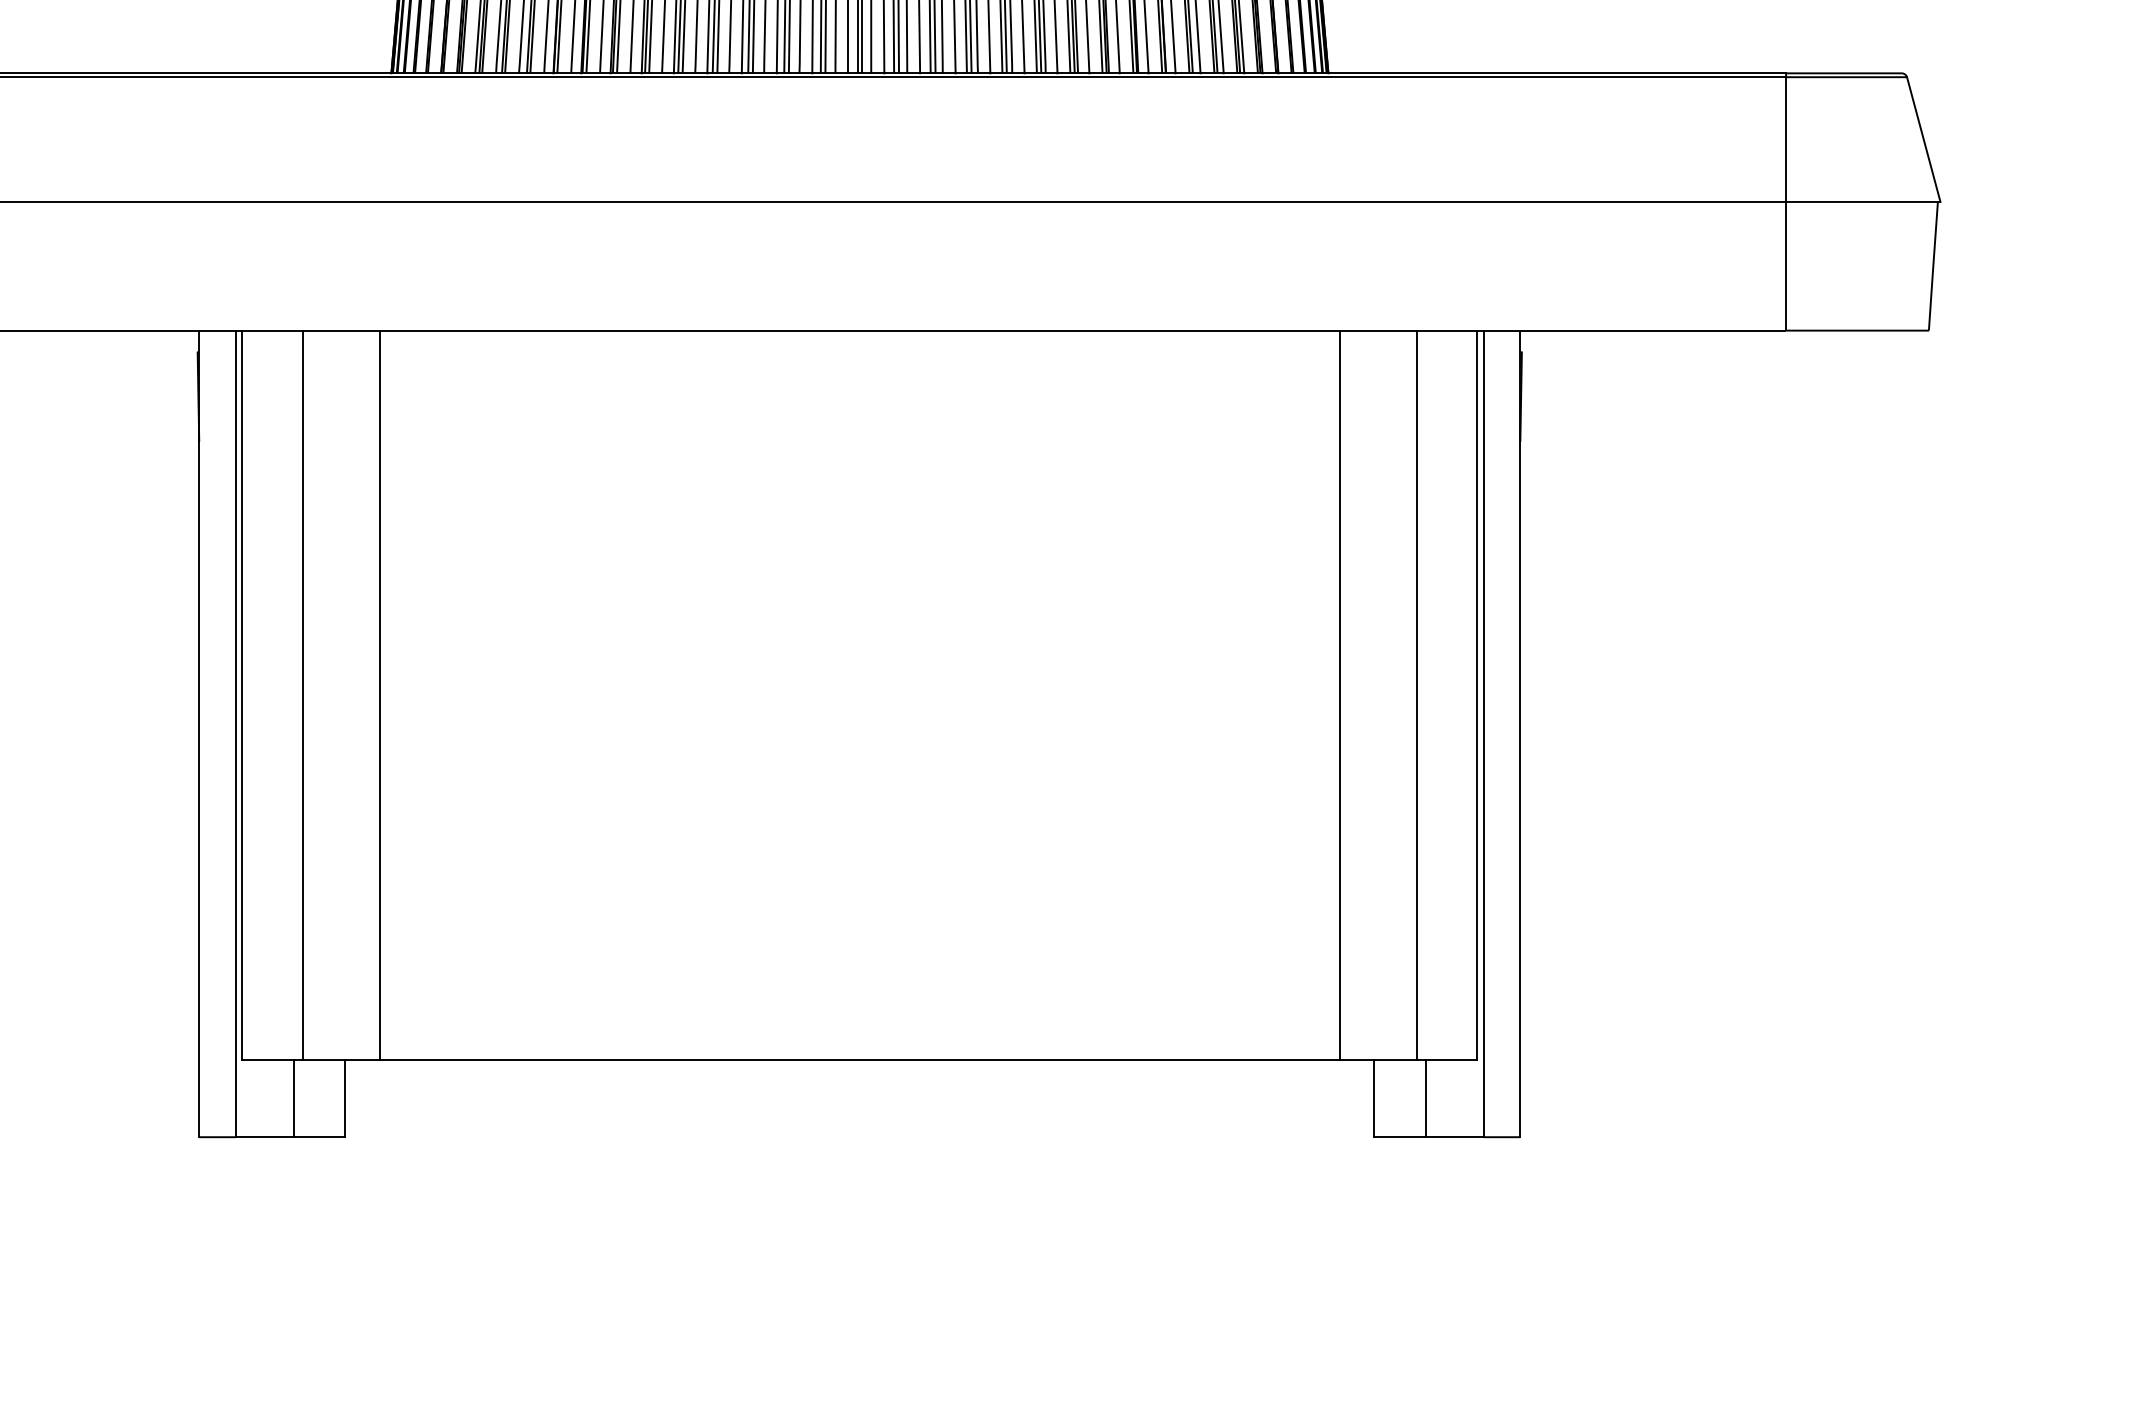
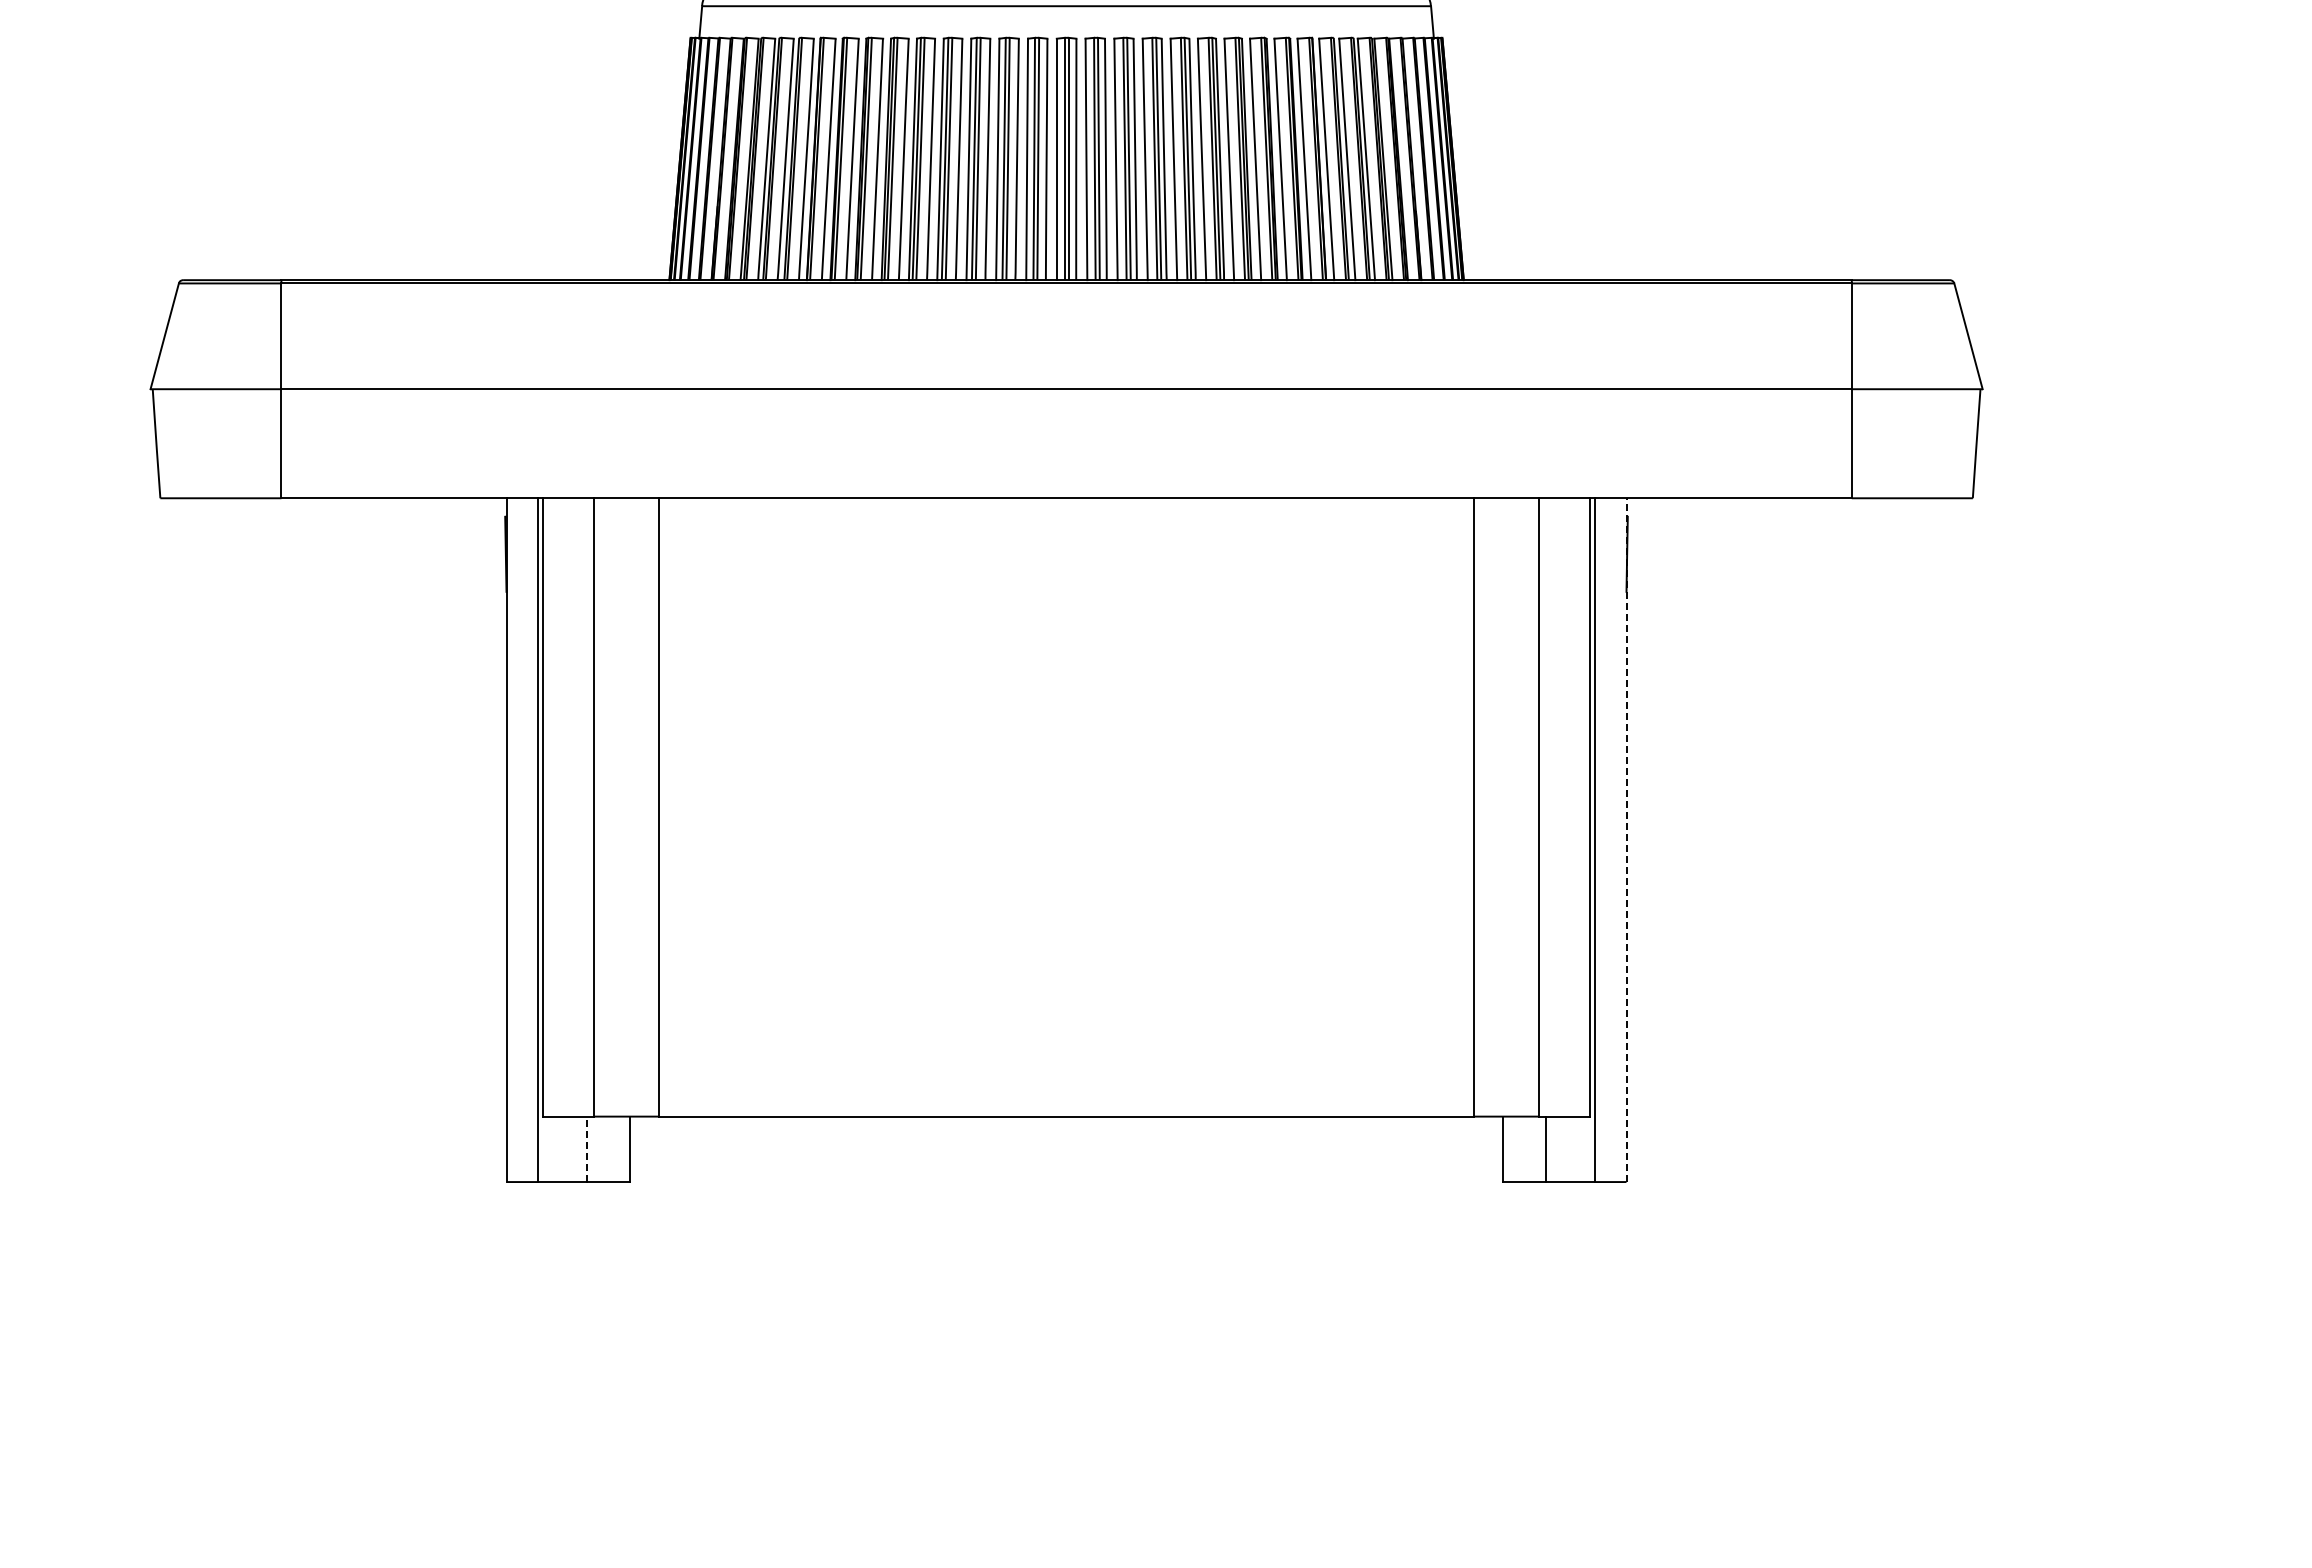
line: (1520, 734) -> (1626, 840), solid -> dashed
line: (293, 1098) -> (586, 1149), solid -> dashed

